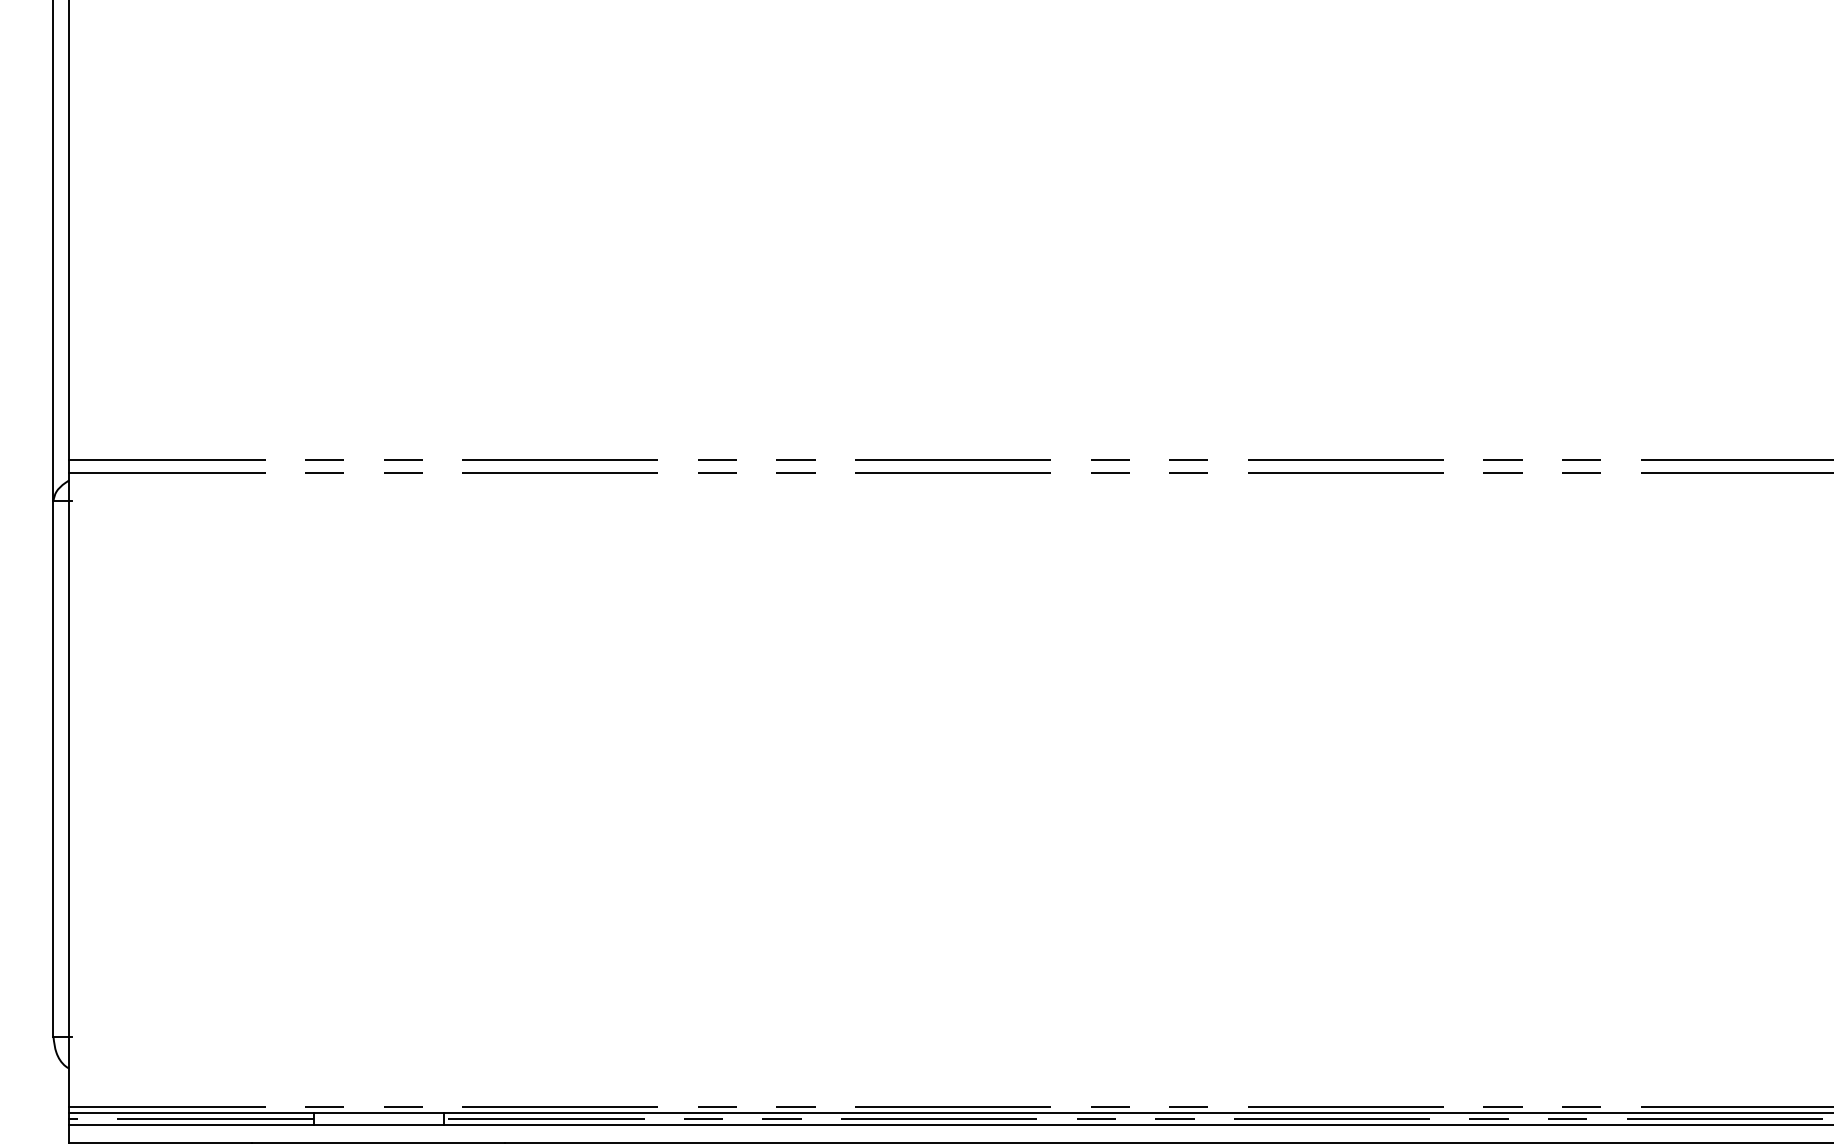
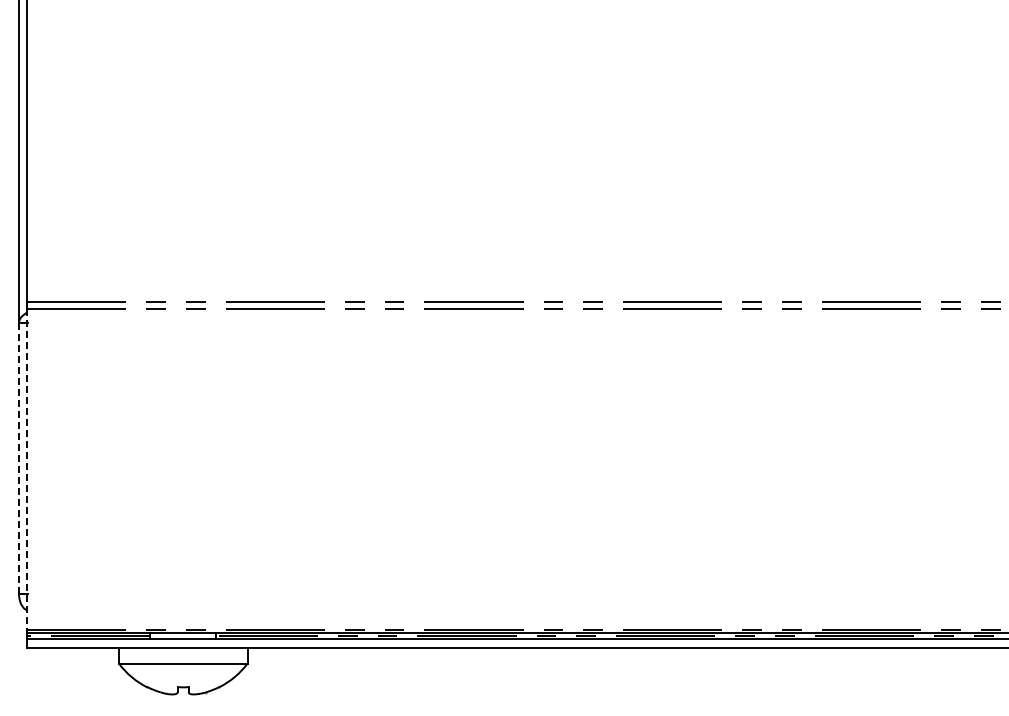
line: (52, 768) -> (18, 458), solid -> dashed
line: (68, 790) -> (26, 469), solid -> dashed

